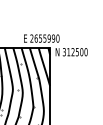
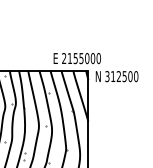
text: (44, 38) -> (80, 58), 2655990 -> 2155000

